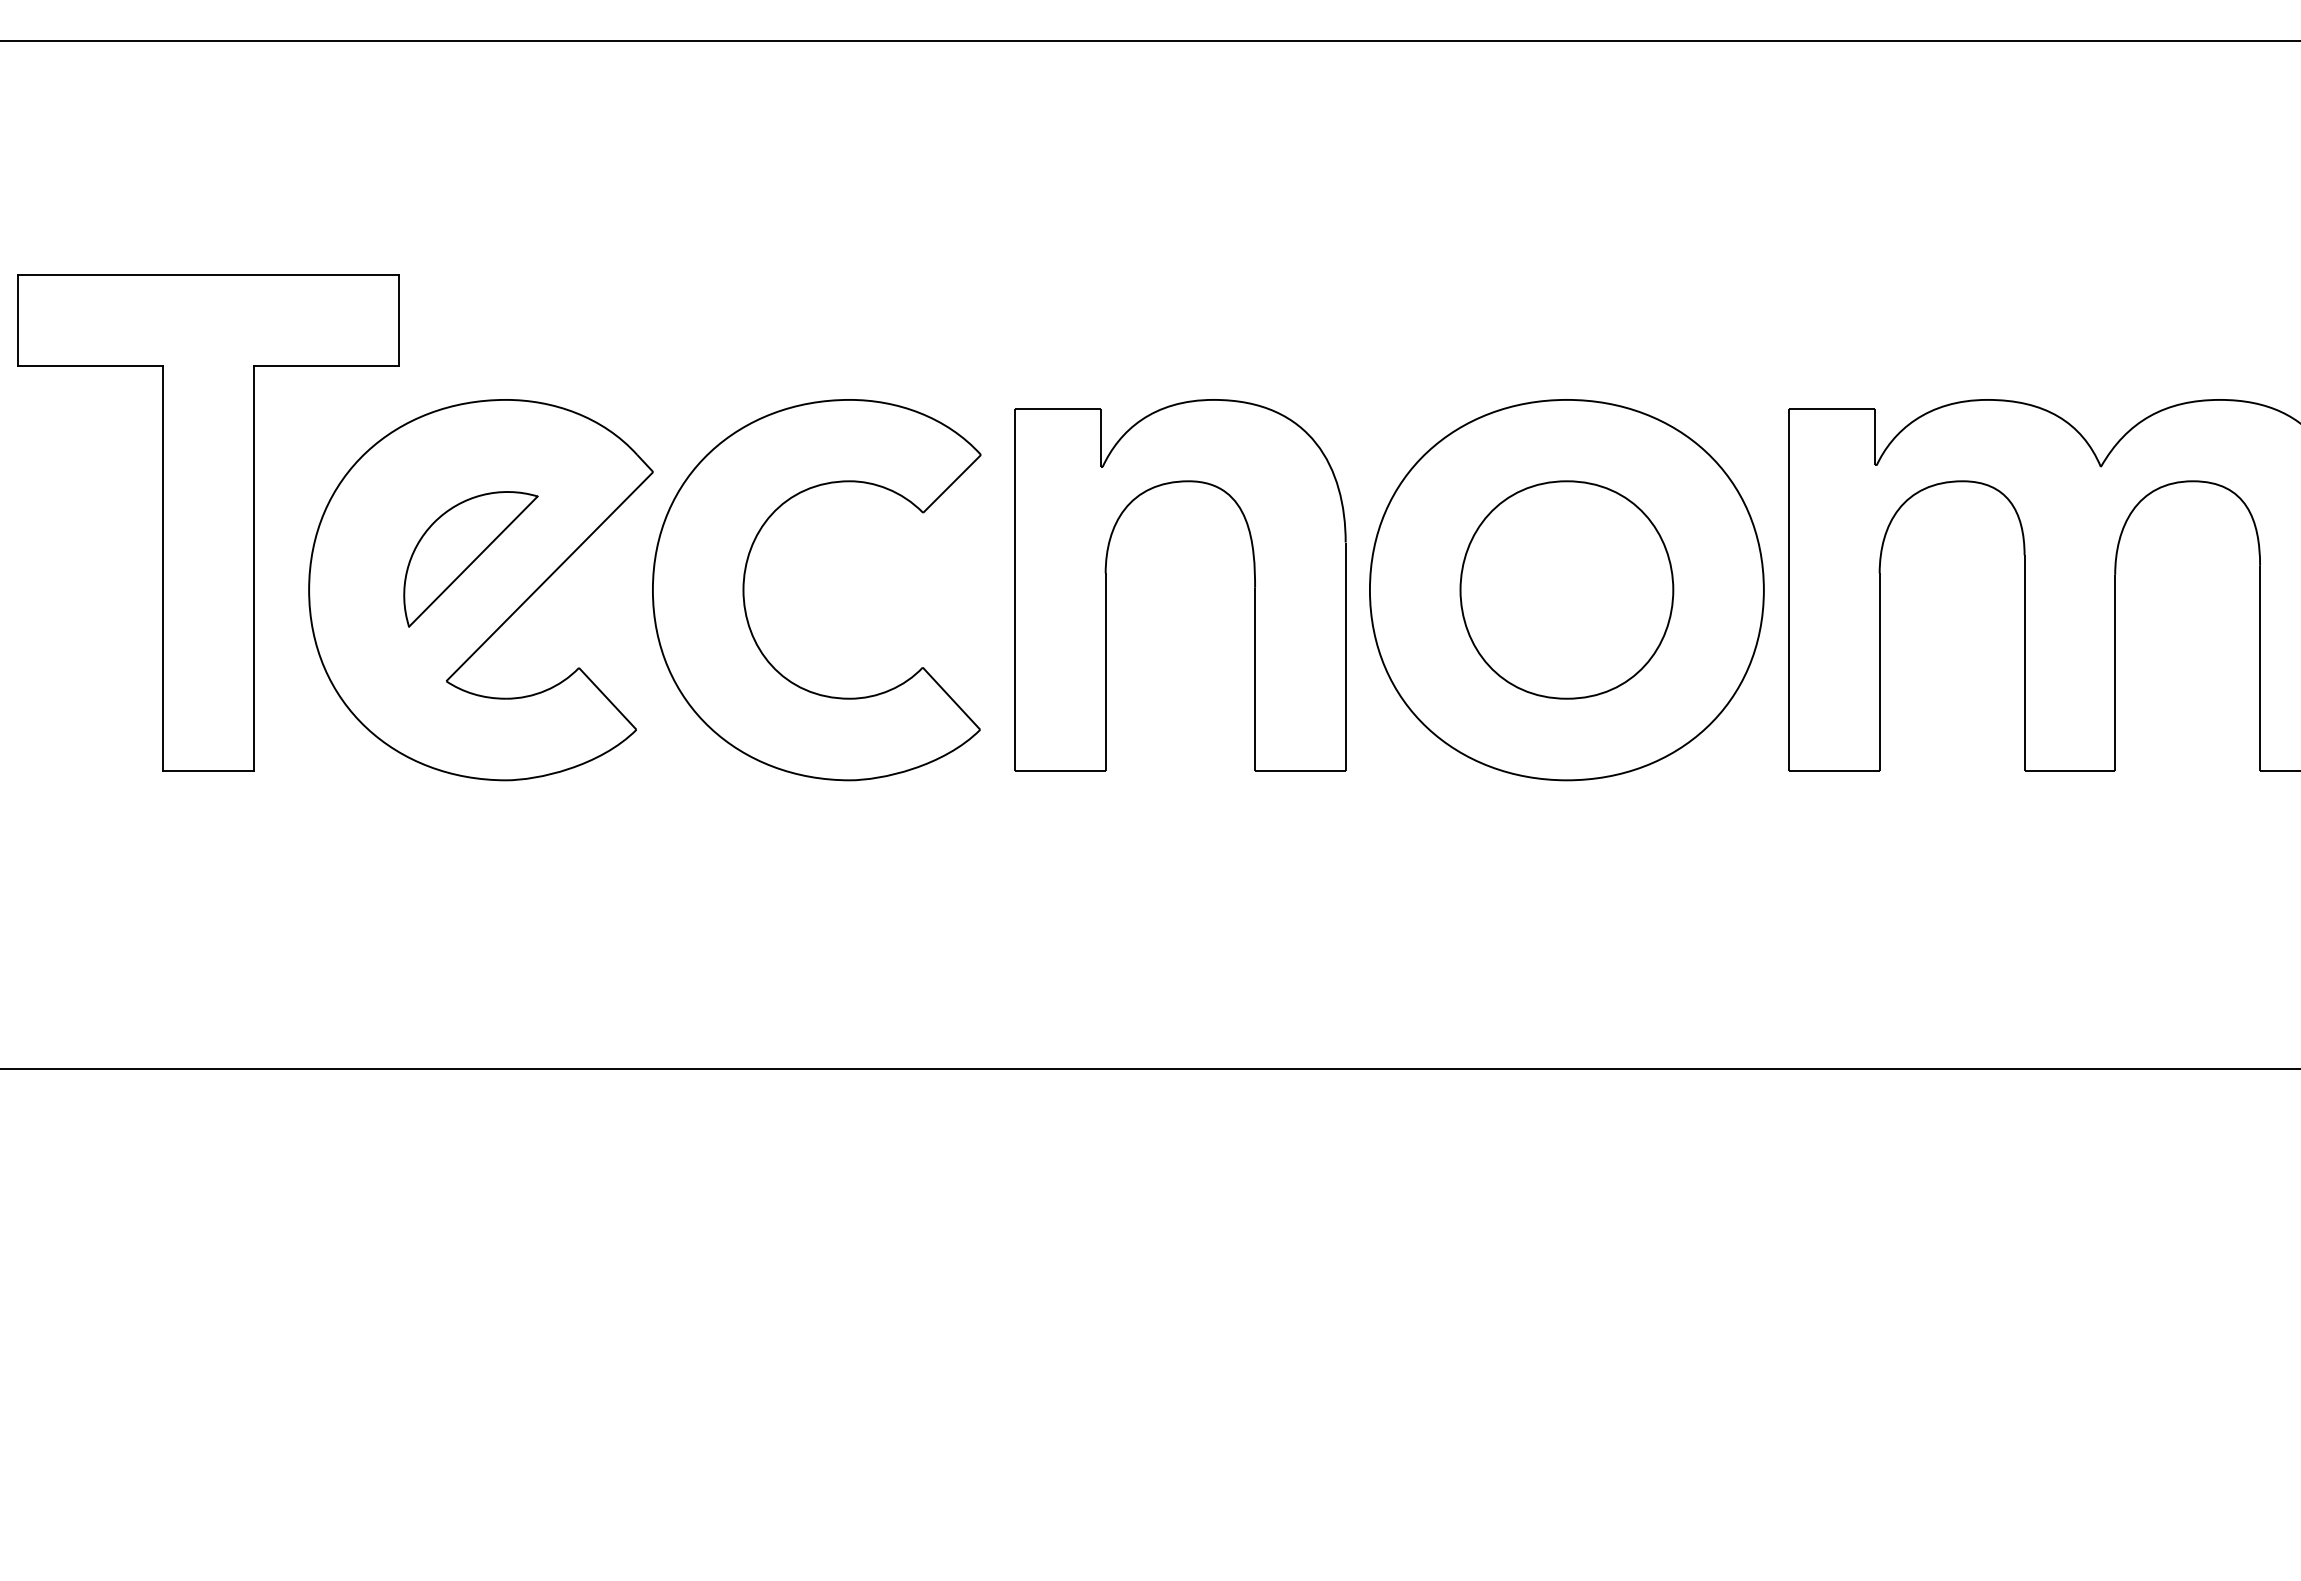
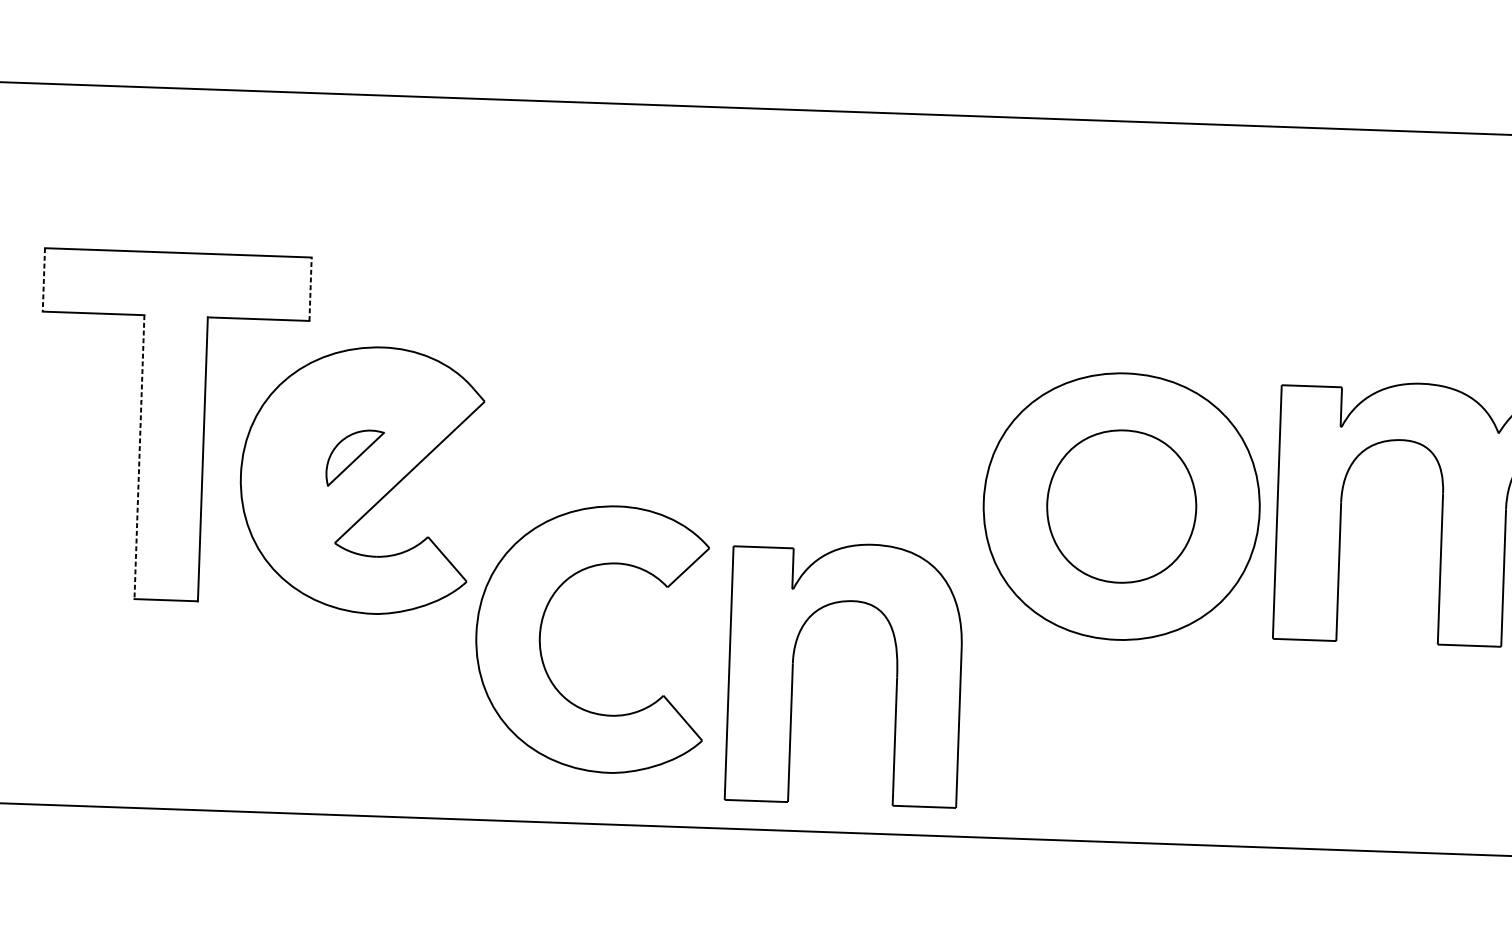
line: (399, 319) -> (310, 288), solid -> dashed
line: (18, 320) -> (44, 279), solid -> dashed
part: (470, 559) -> (354, 458), size x0.6
line: (163, 568) -> (139, 457), solid -> dashed
part: (1106, 585) -> (793, 672), moved
part: (744, 590) -> (540, 637), moved

